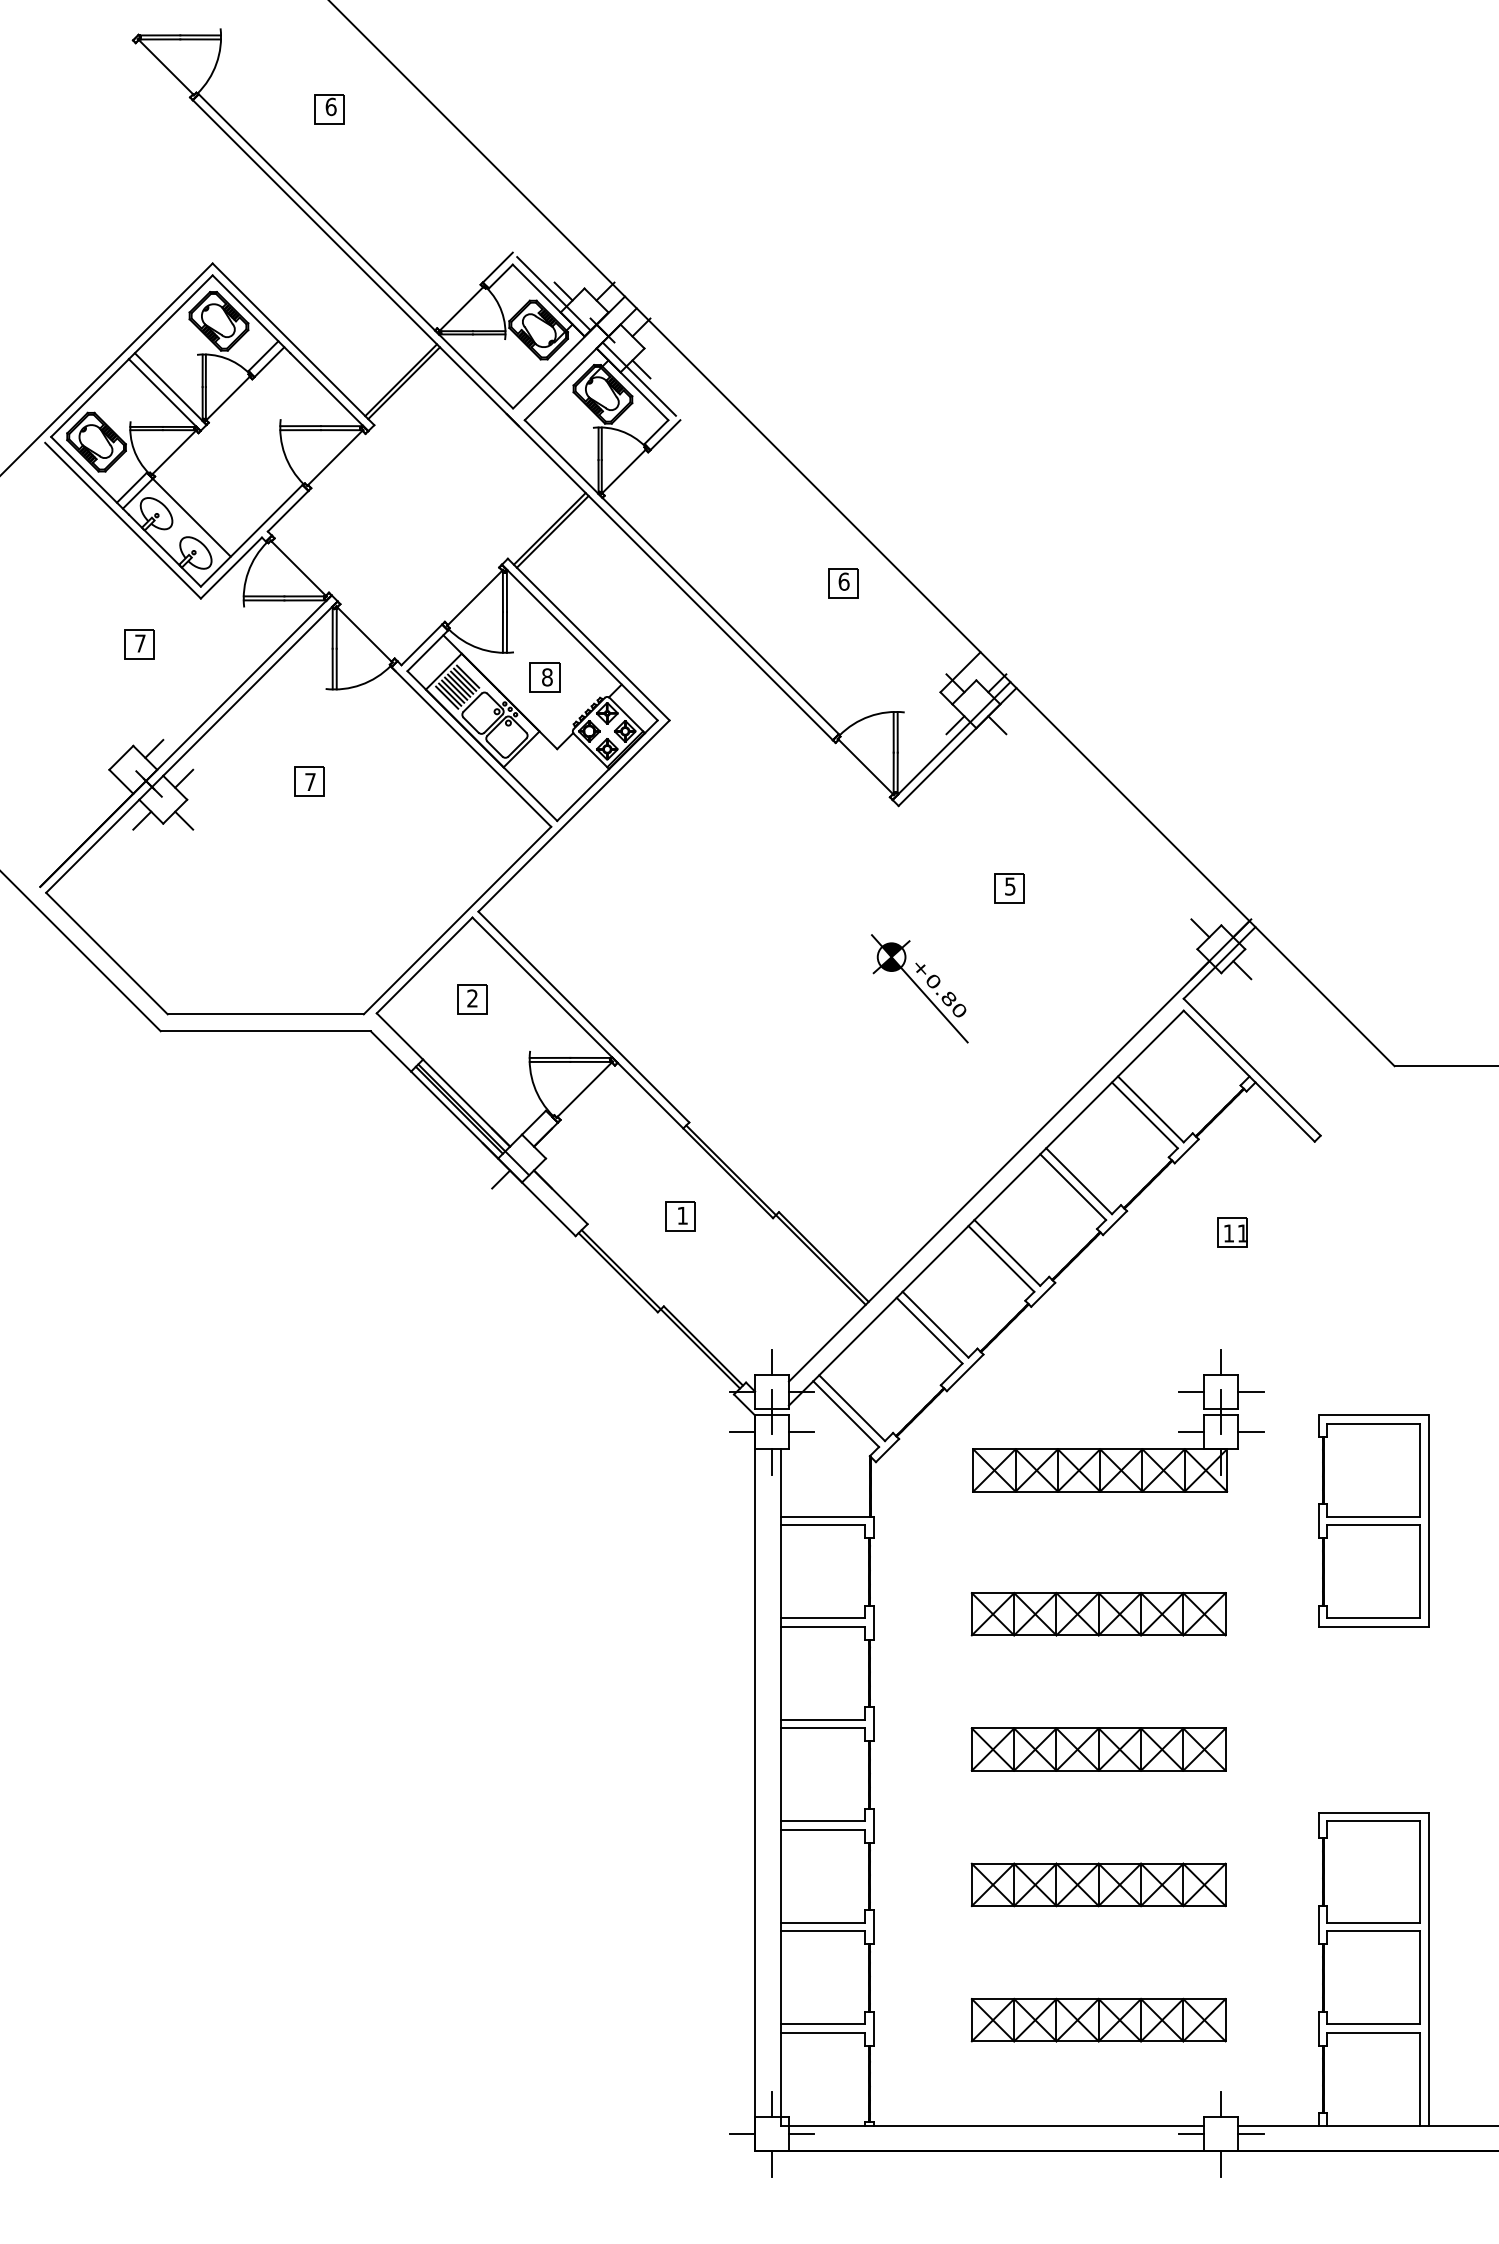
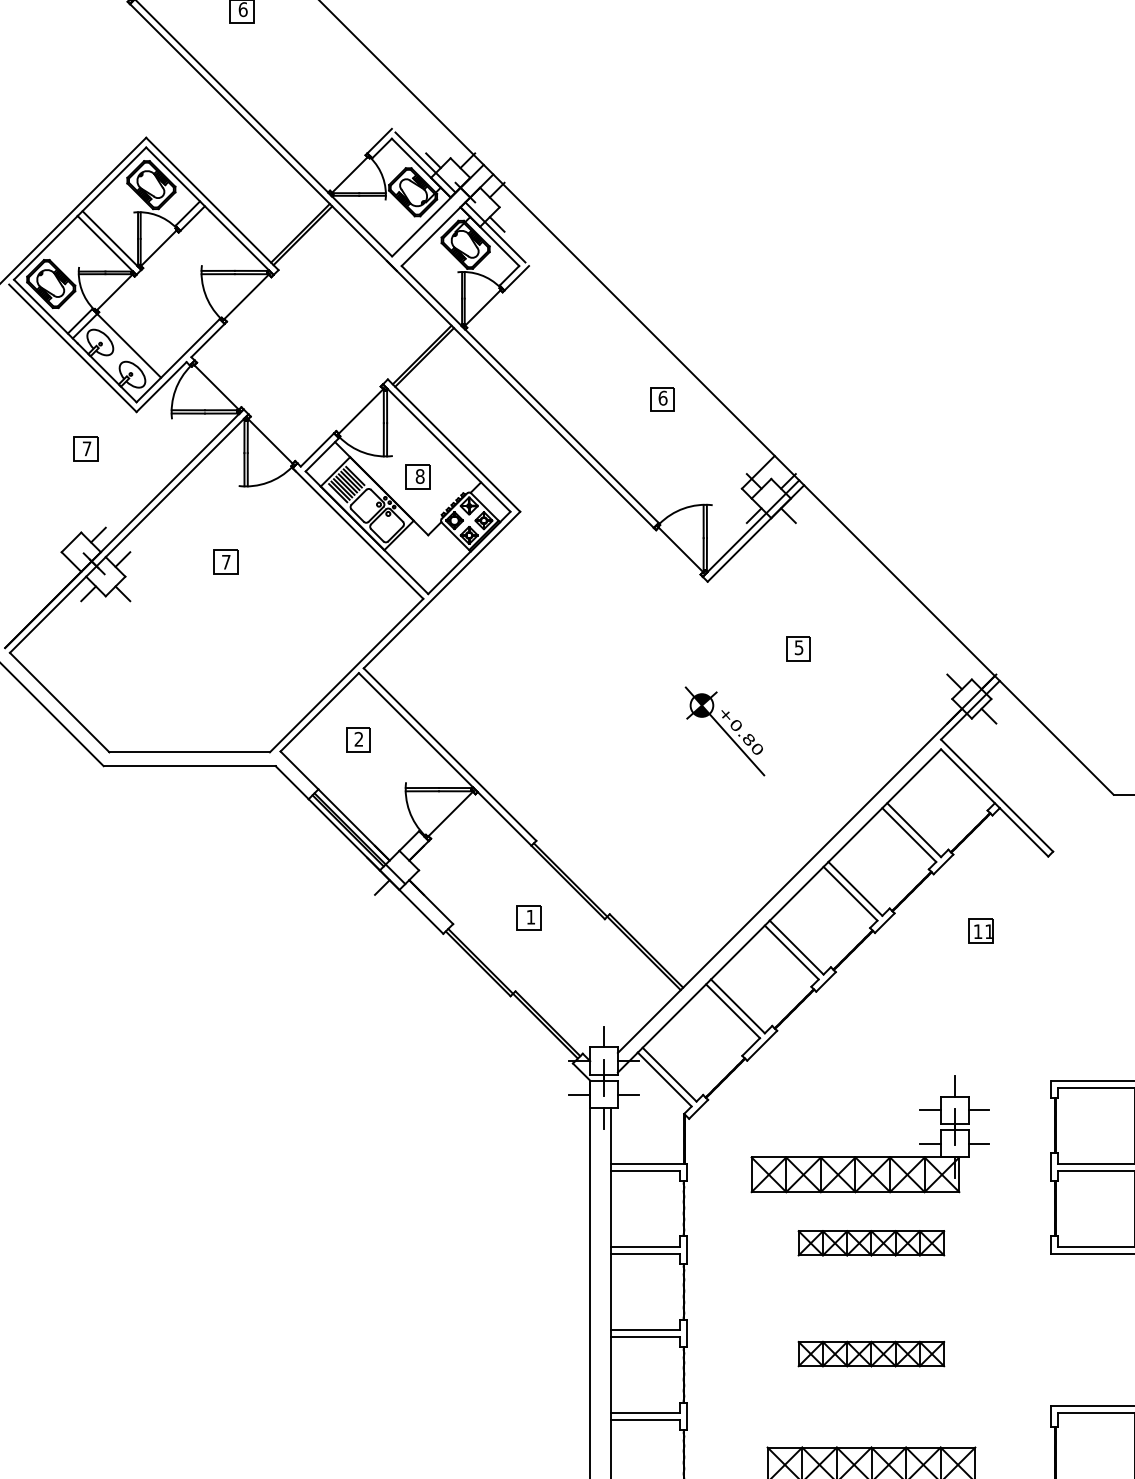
part: (1118, 1448) -> (870, 1156), moved
part: (1098, 1613) -> (871, 1242), size x0.7
part: (1098, 1749) -> (871, 1354), size x0.7

